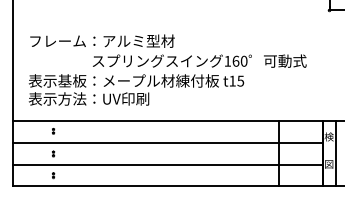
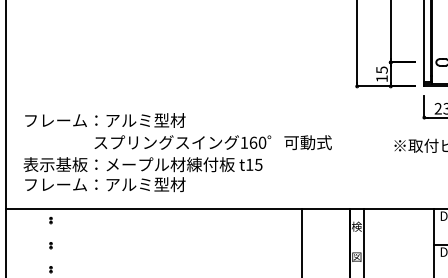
text: (101, 98) -> (104, 184), 表示方法：UV印刷 -> フレーム：アルミ型材
line: (167, 143) -> (177, 233), removed
line: (167, 164) -> (177, 257), removed

